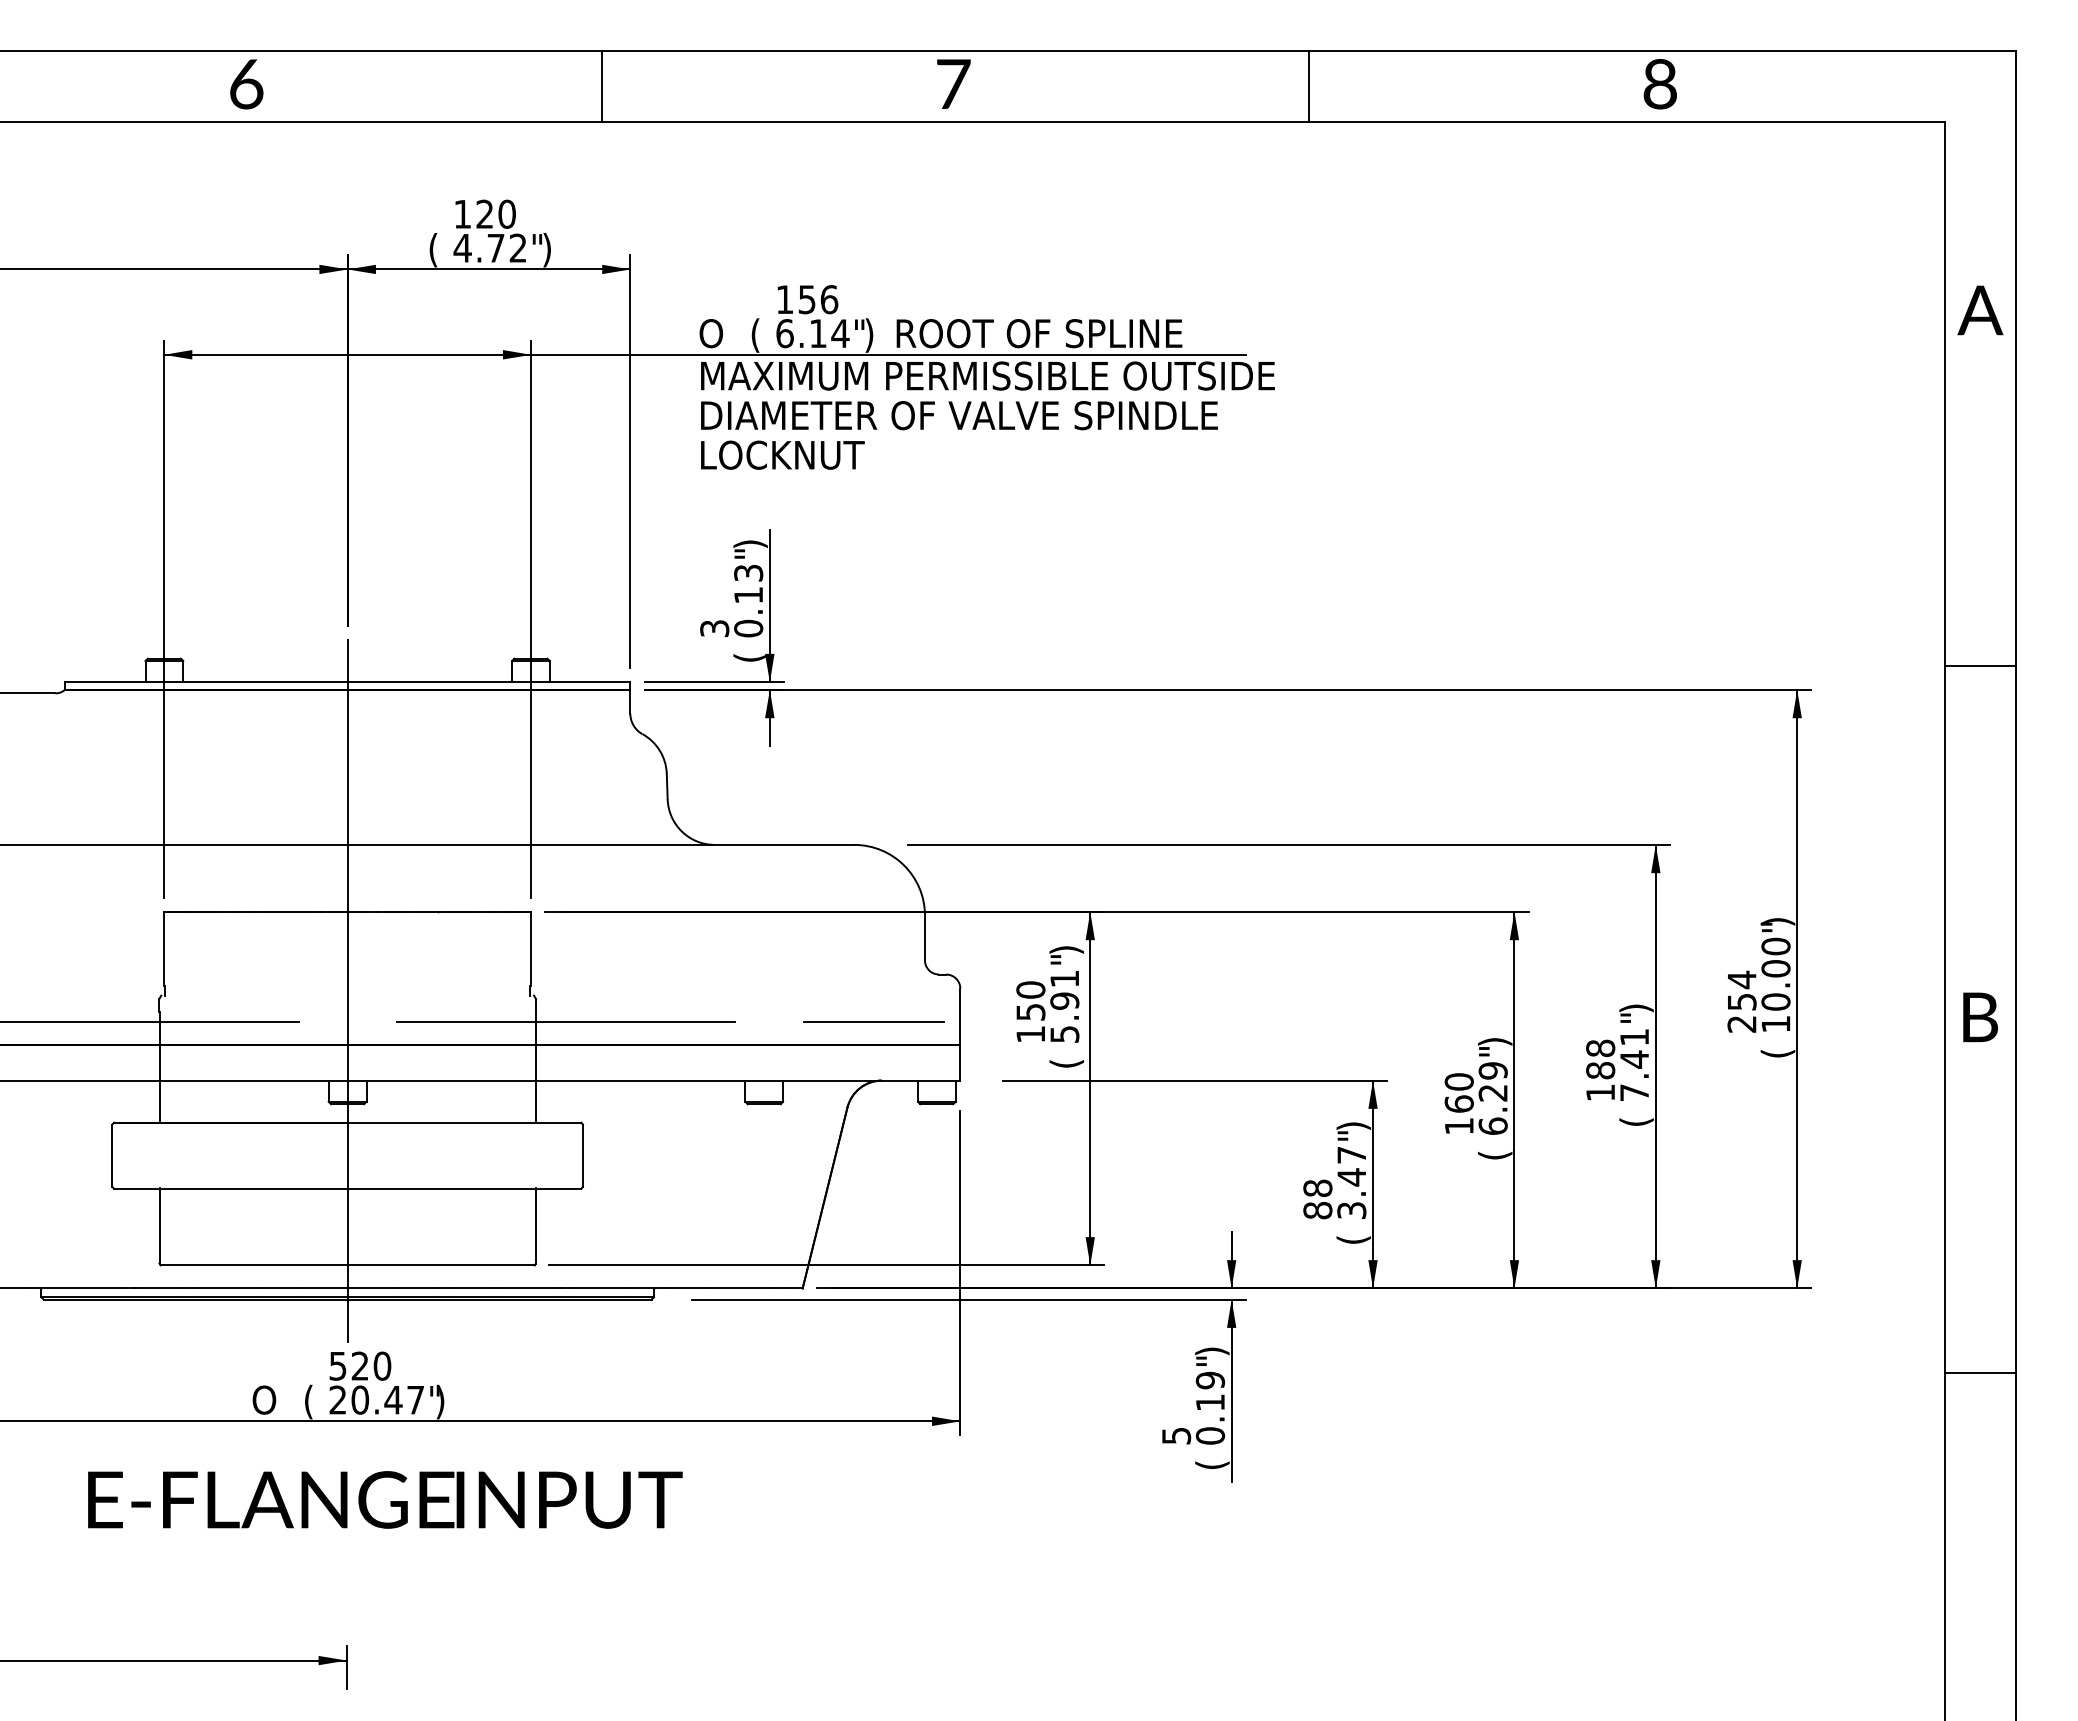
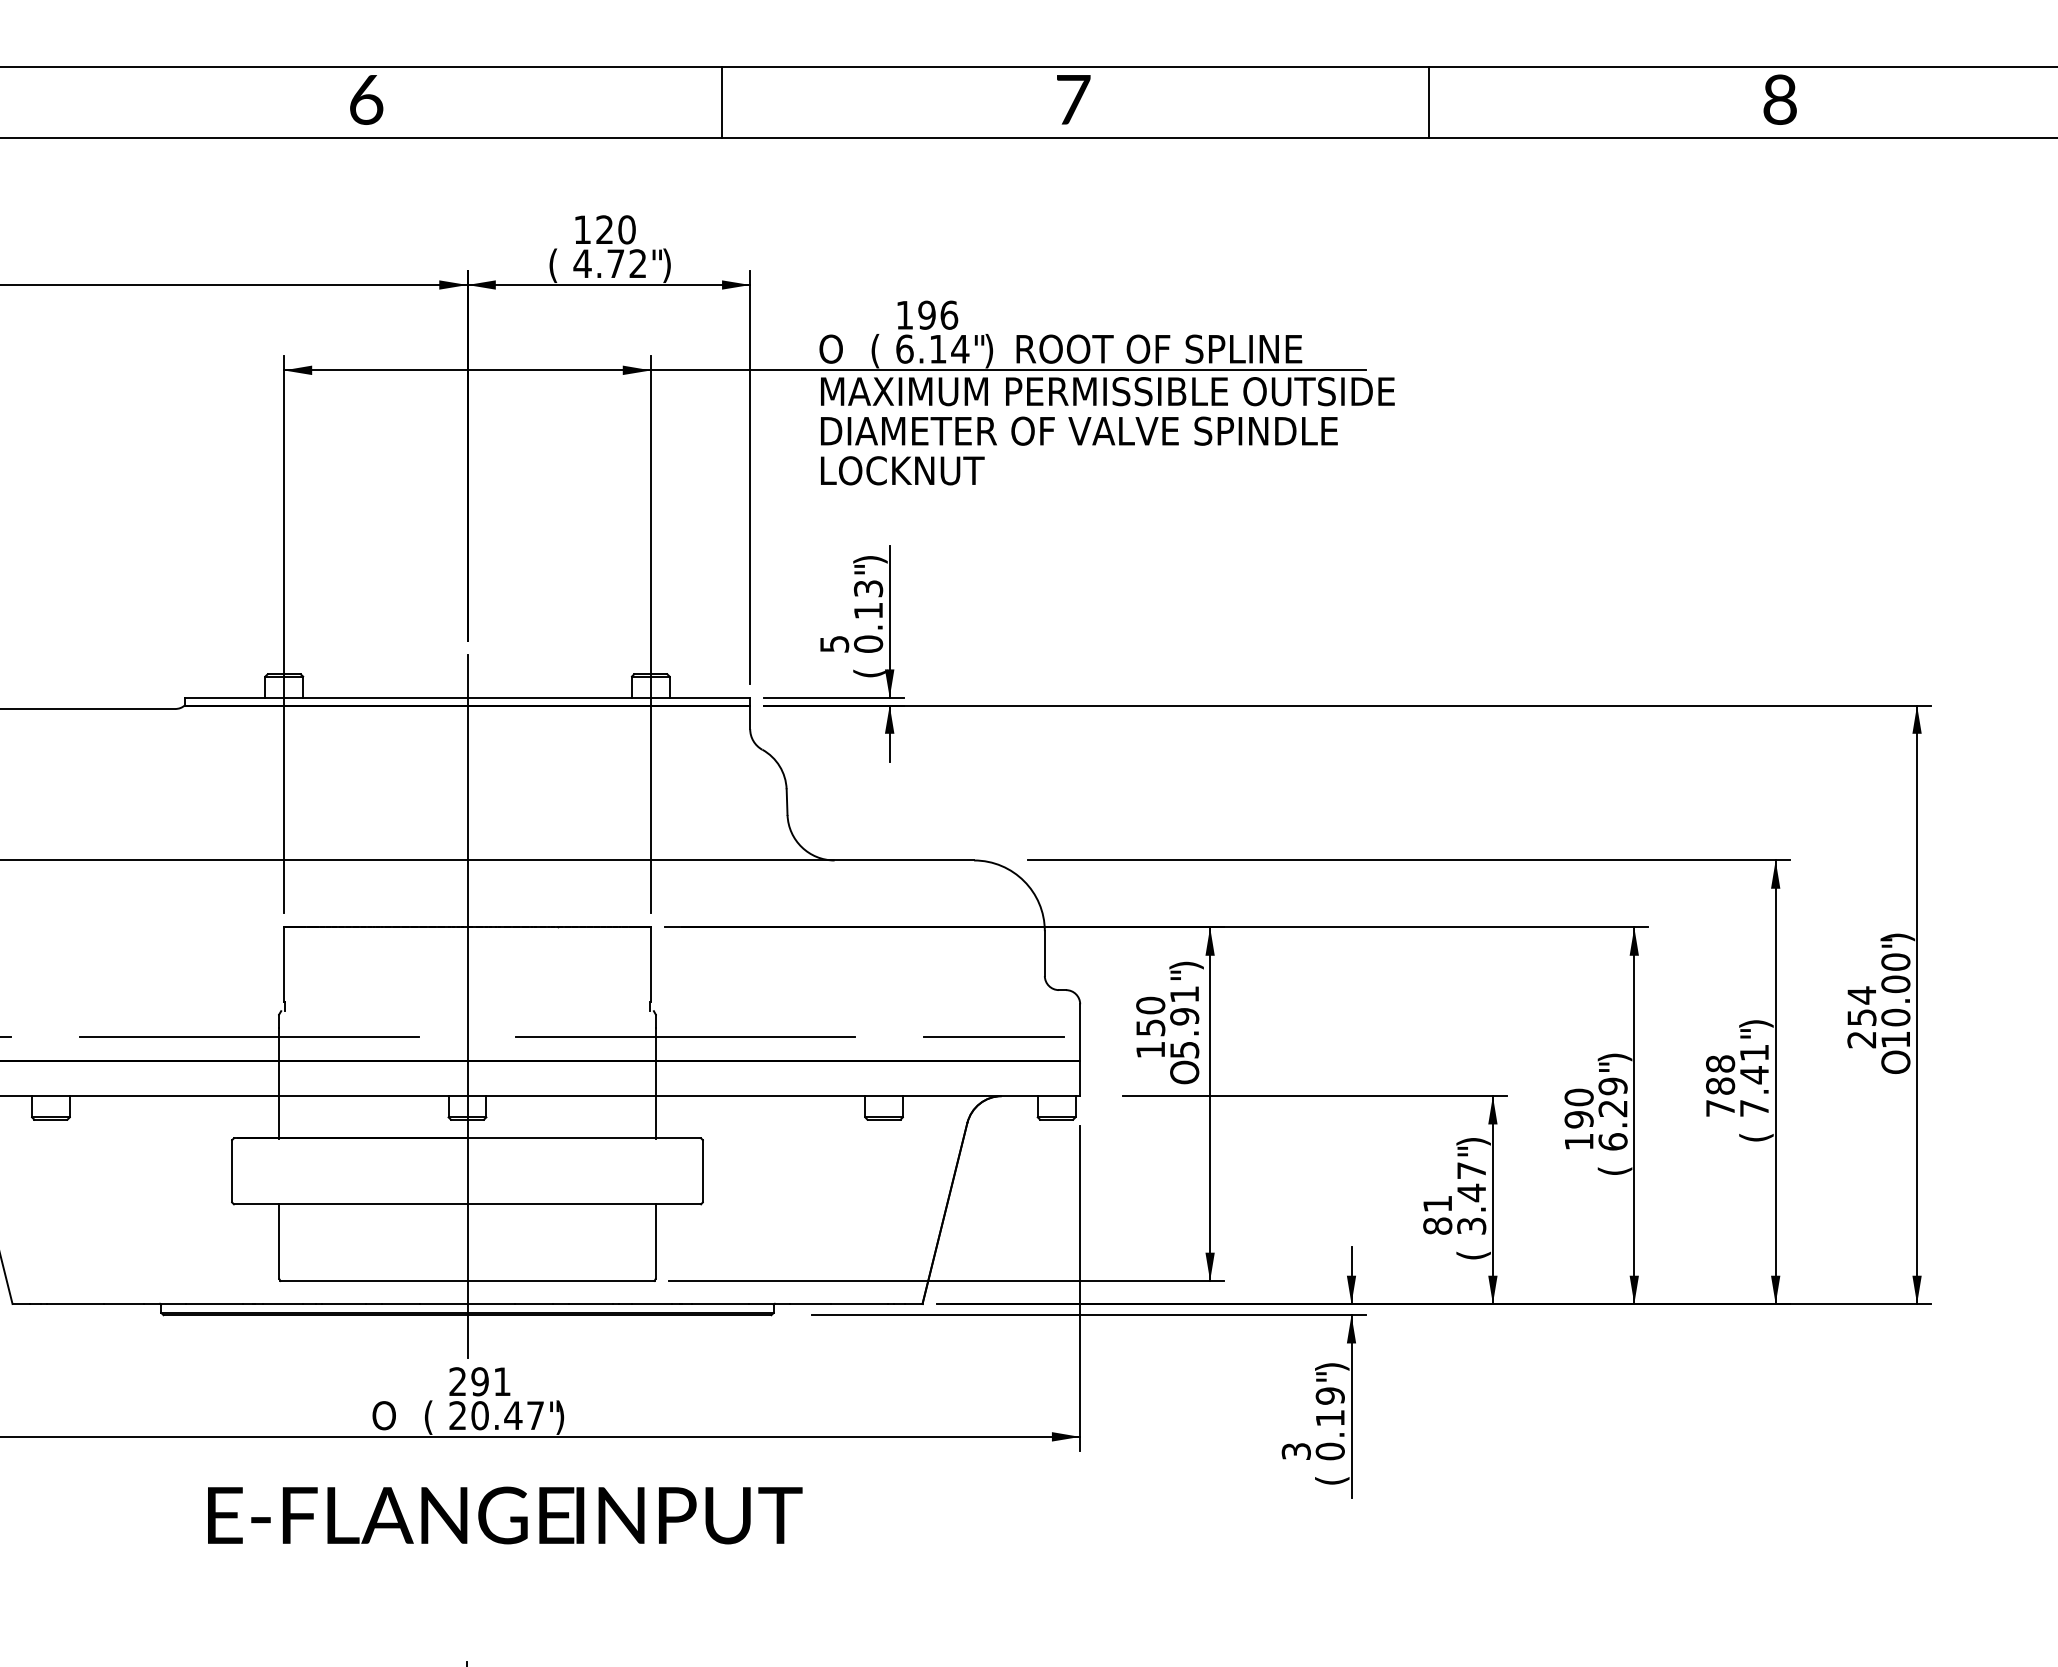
text: (806, 299) -> (926, 315), 156 -> 196
text: (714, 628) -> (834, 644), 3 -> 5
text: (1777, 1046) -> (1897, 1062), ( -> O
text: (1066, 1056) -> (1186, 1072), ( -> O
text: (1600, 1092) -> (1720, 1108), 188 -> 788
text: (1458, 1103) -> (1578, 1119), 160 -> 190
text: (1317, 1188) -> (1437, 1204), 88 -> 81
text: (360, 1365) -> (480, 1381), 520 -> 291
text: (1175, 1435) -> (1295, 1451), 5 -> 3

